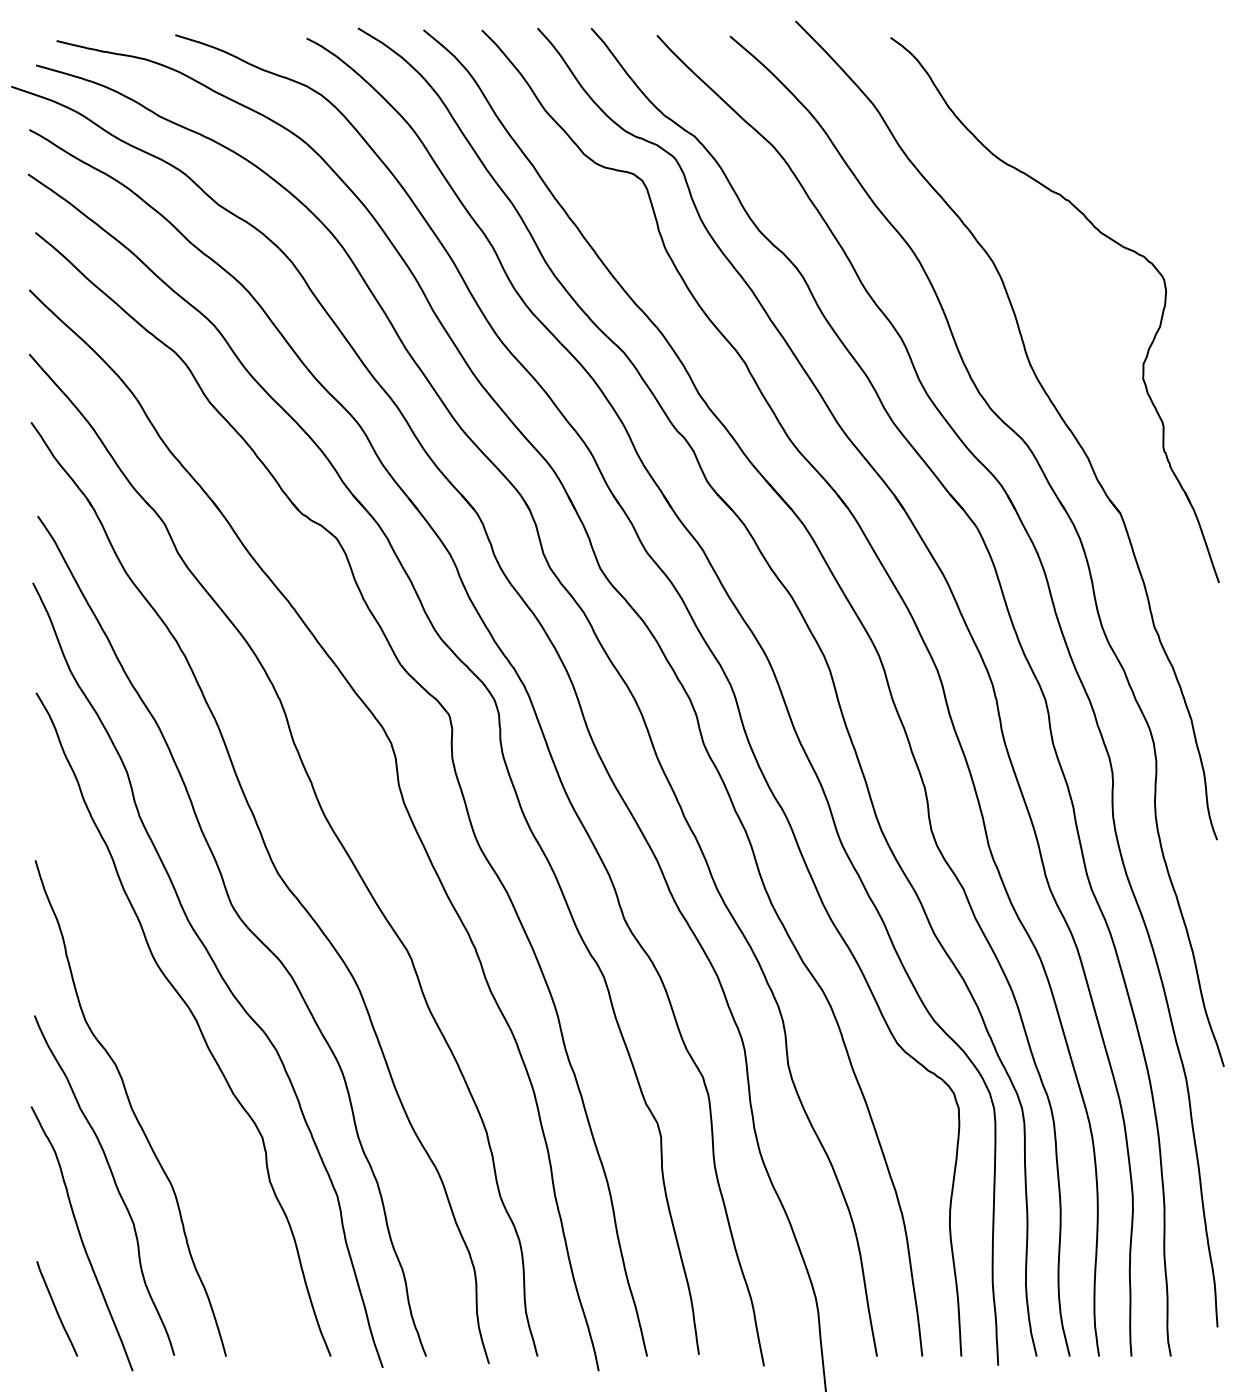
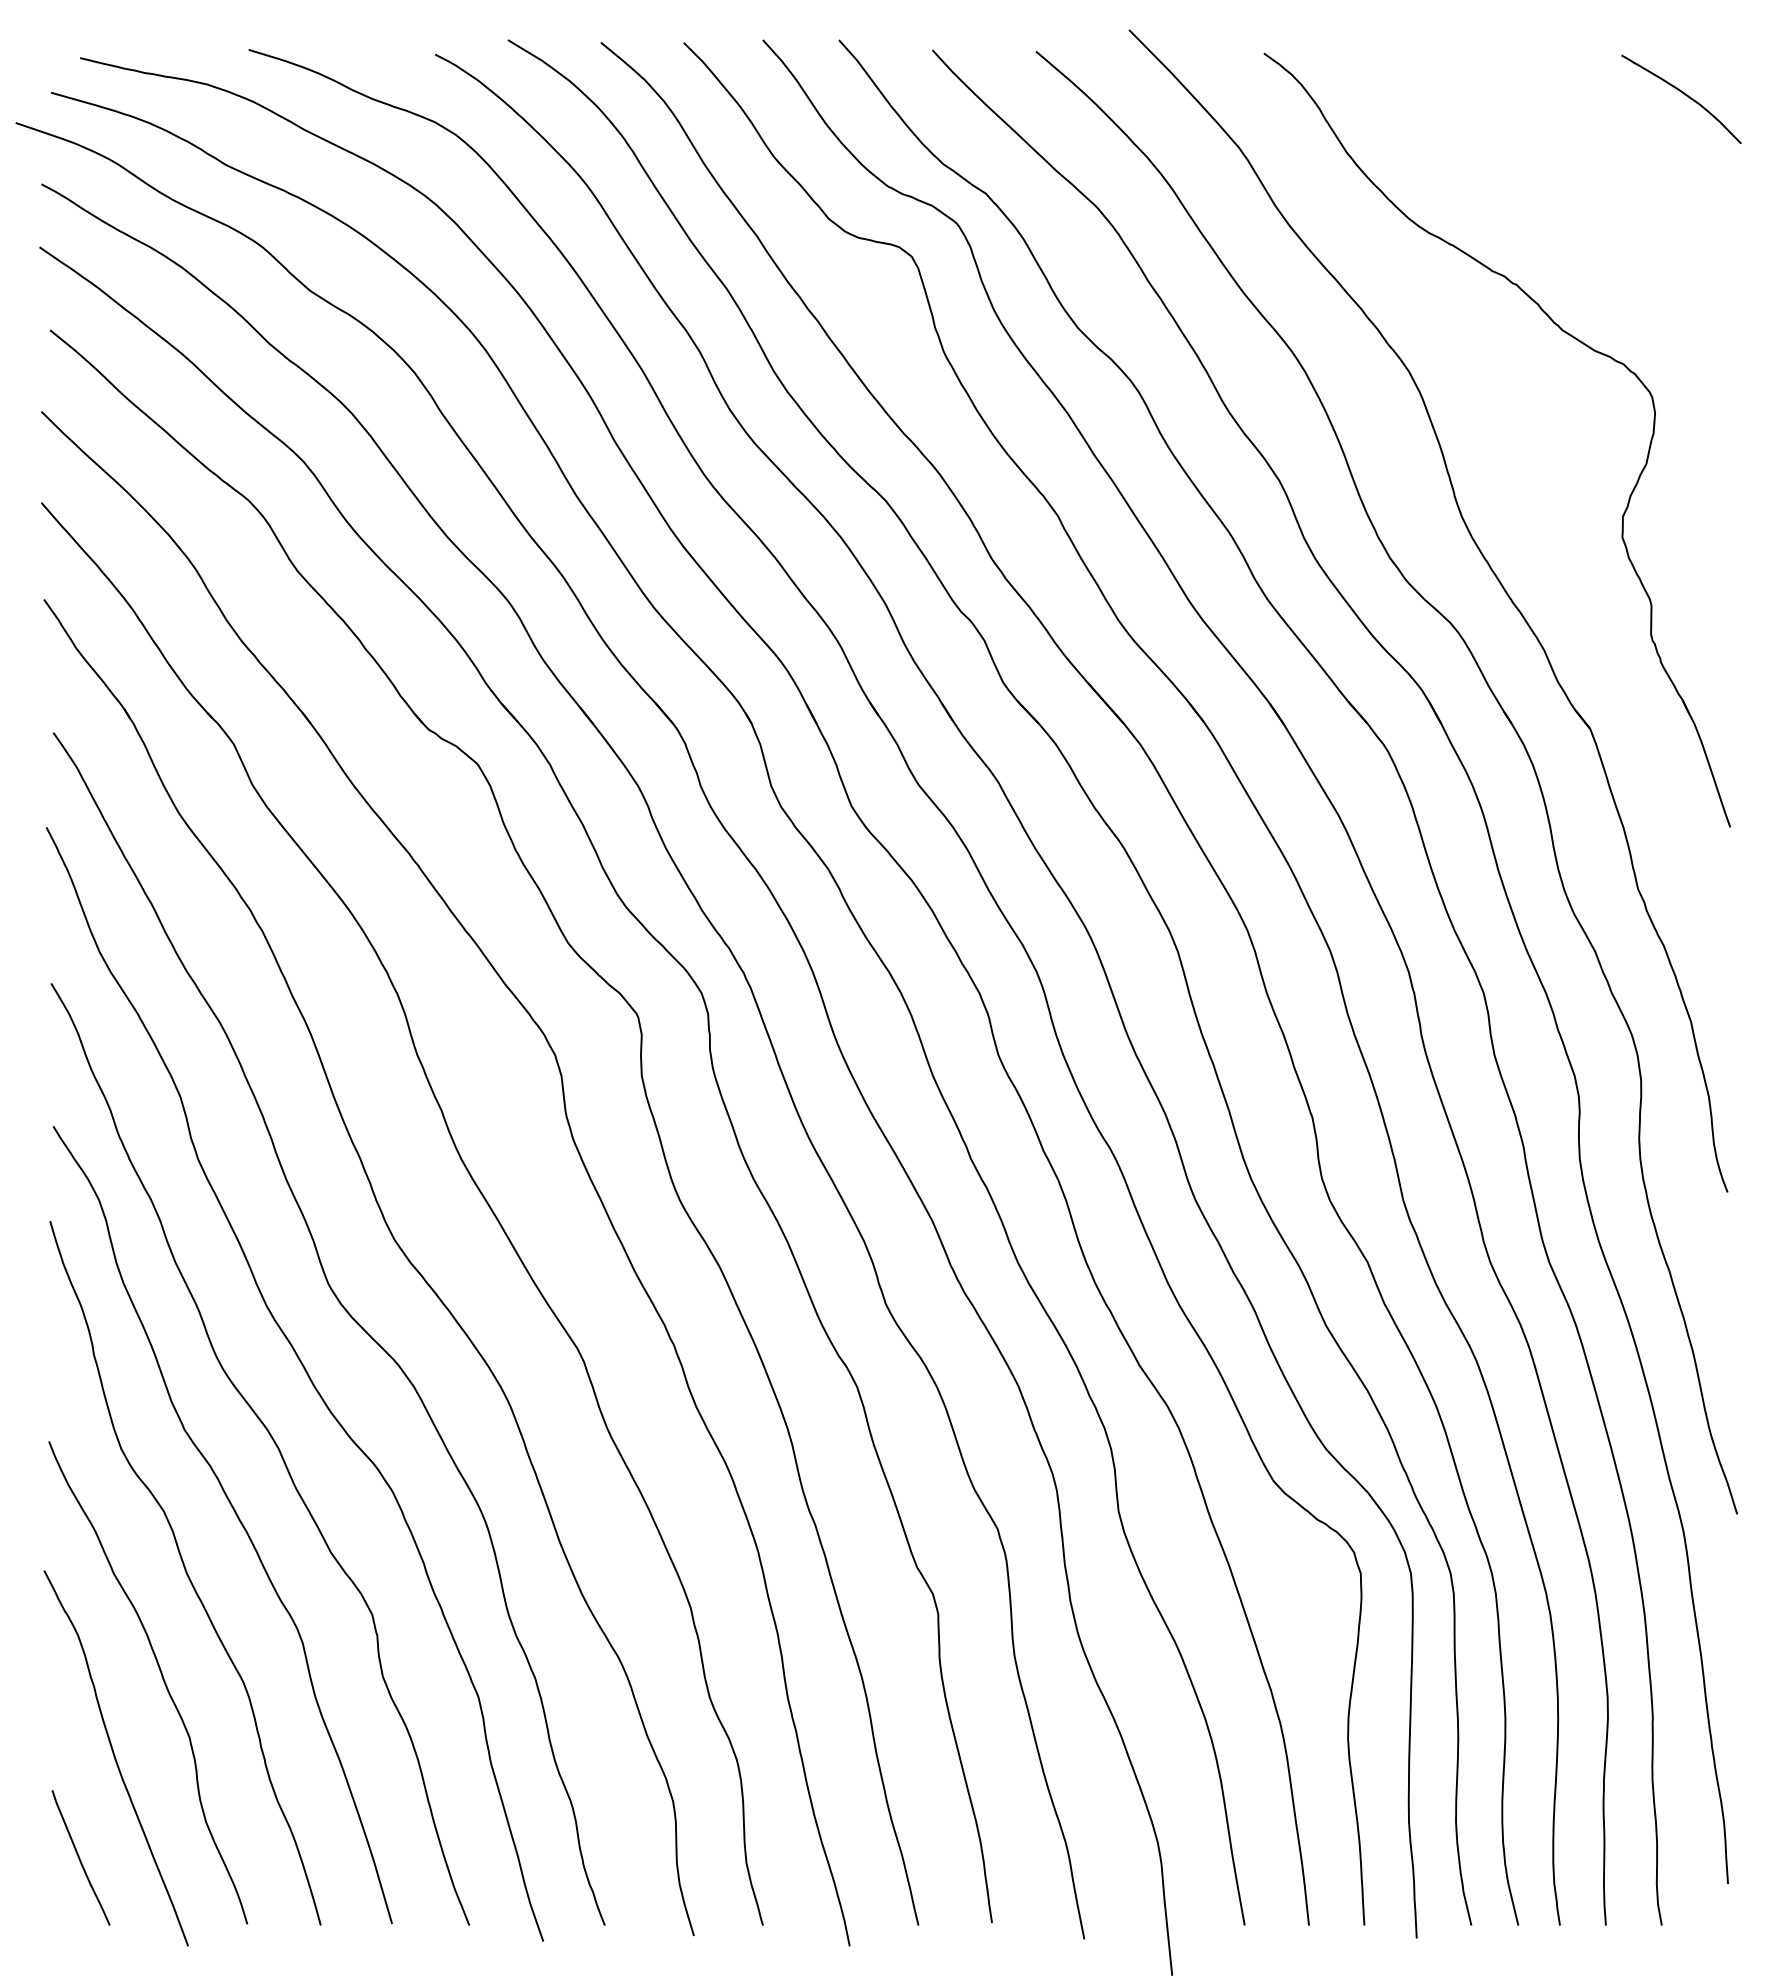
curve: (1186, 66) -> (1683, 94), added
curve: (167, 1069) -> (237, 1518), added

